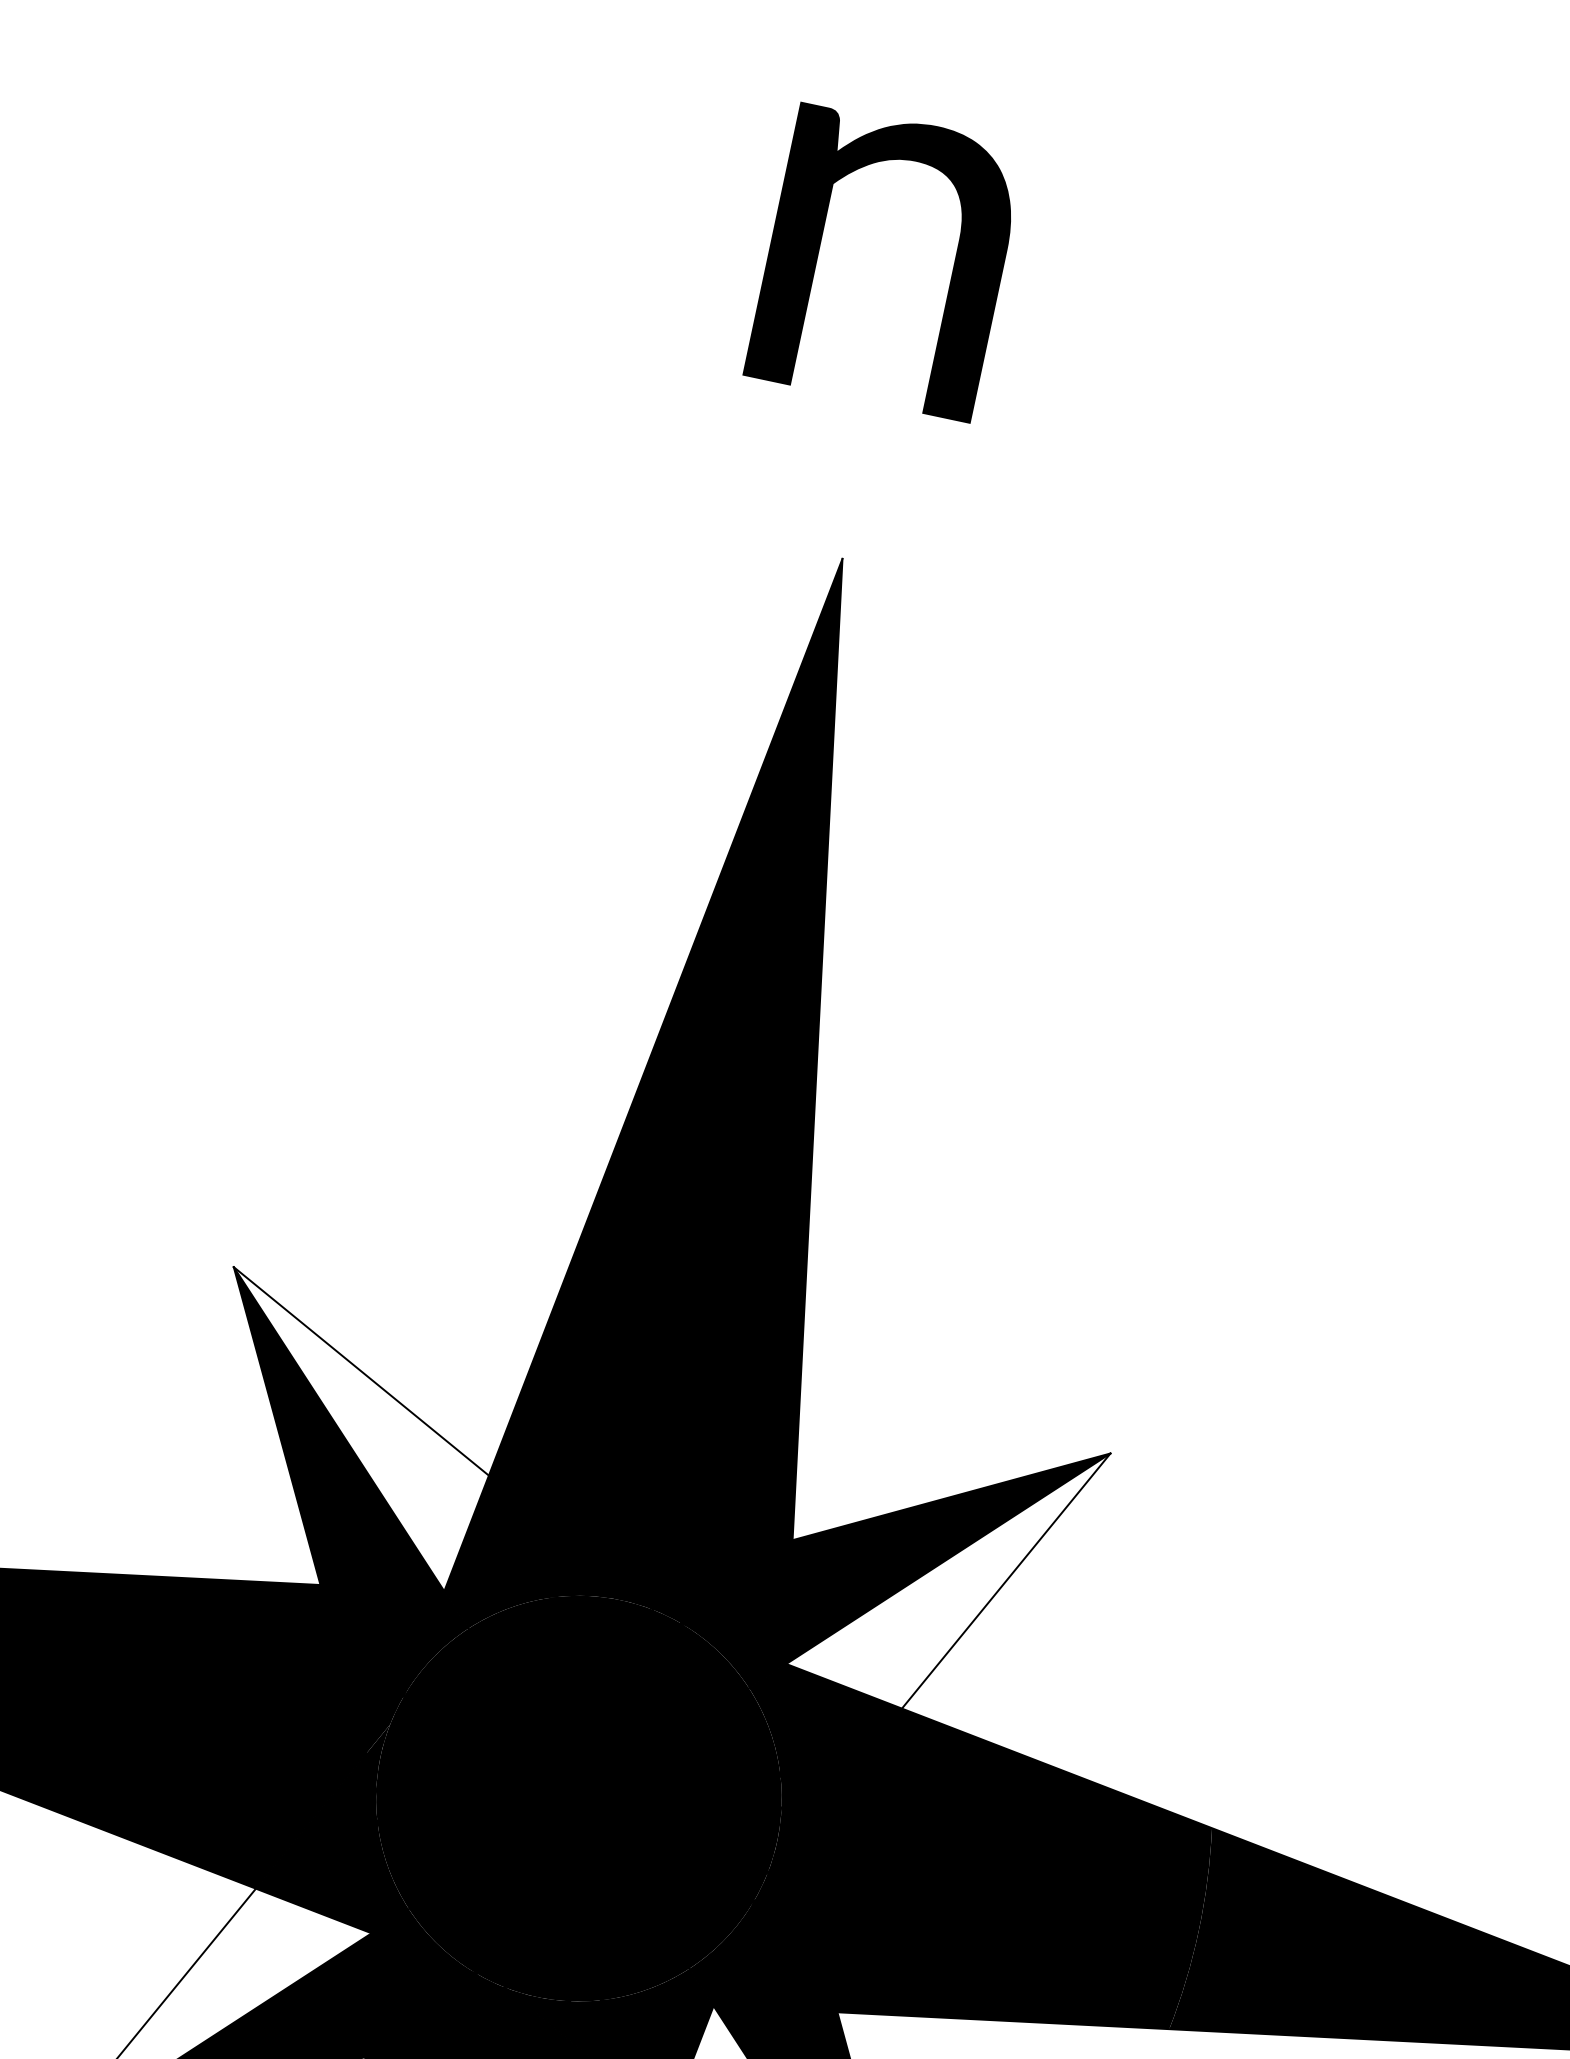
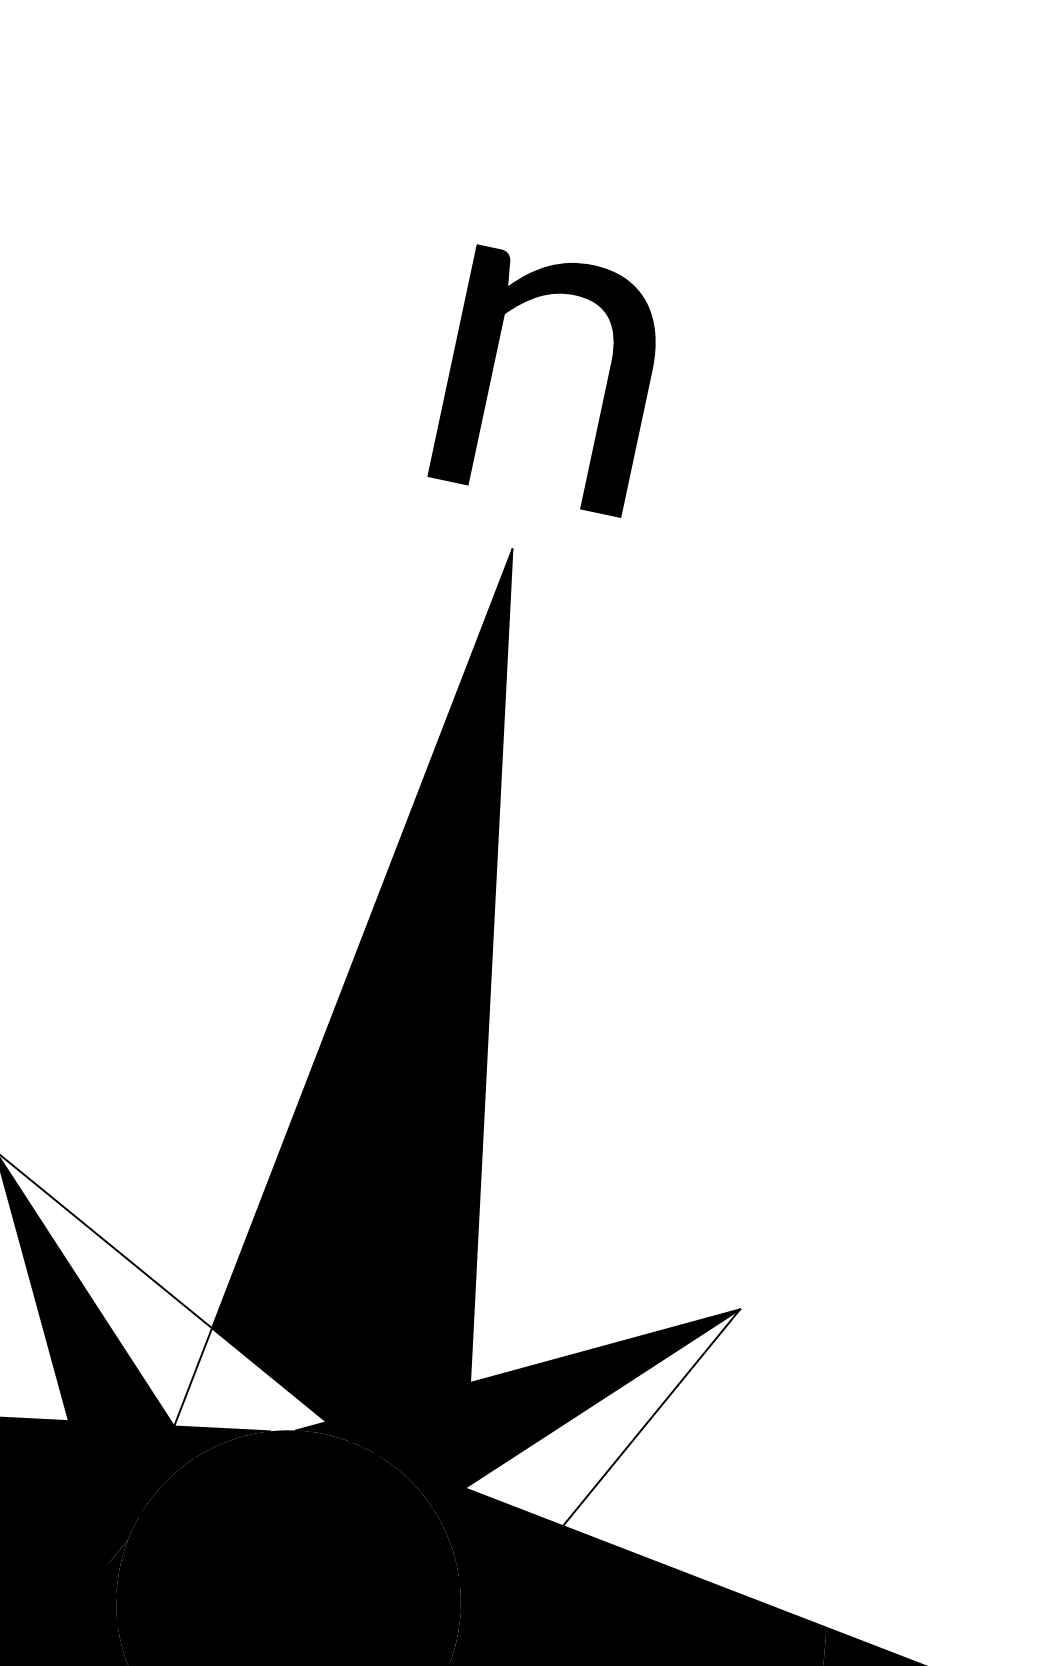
text: (876, 262) -> (541, 380), moved
fill: (534, 1536) -> (250, 1379), removed

